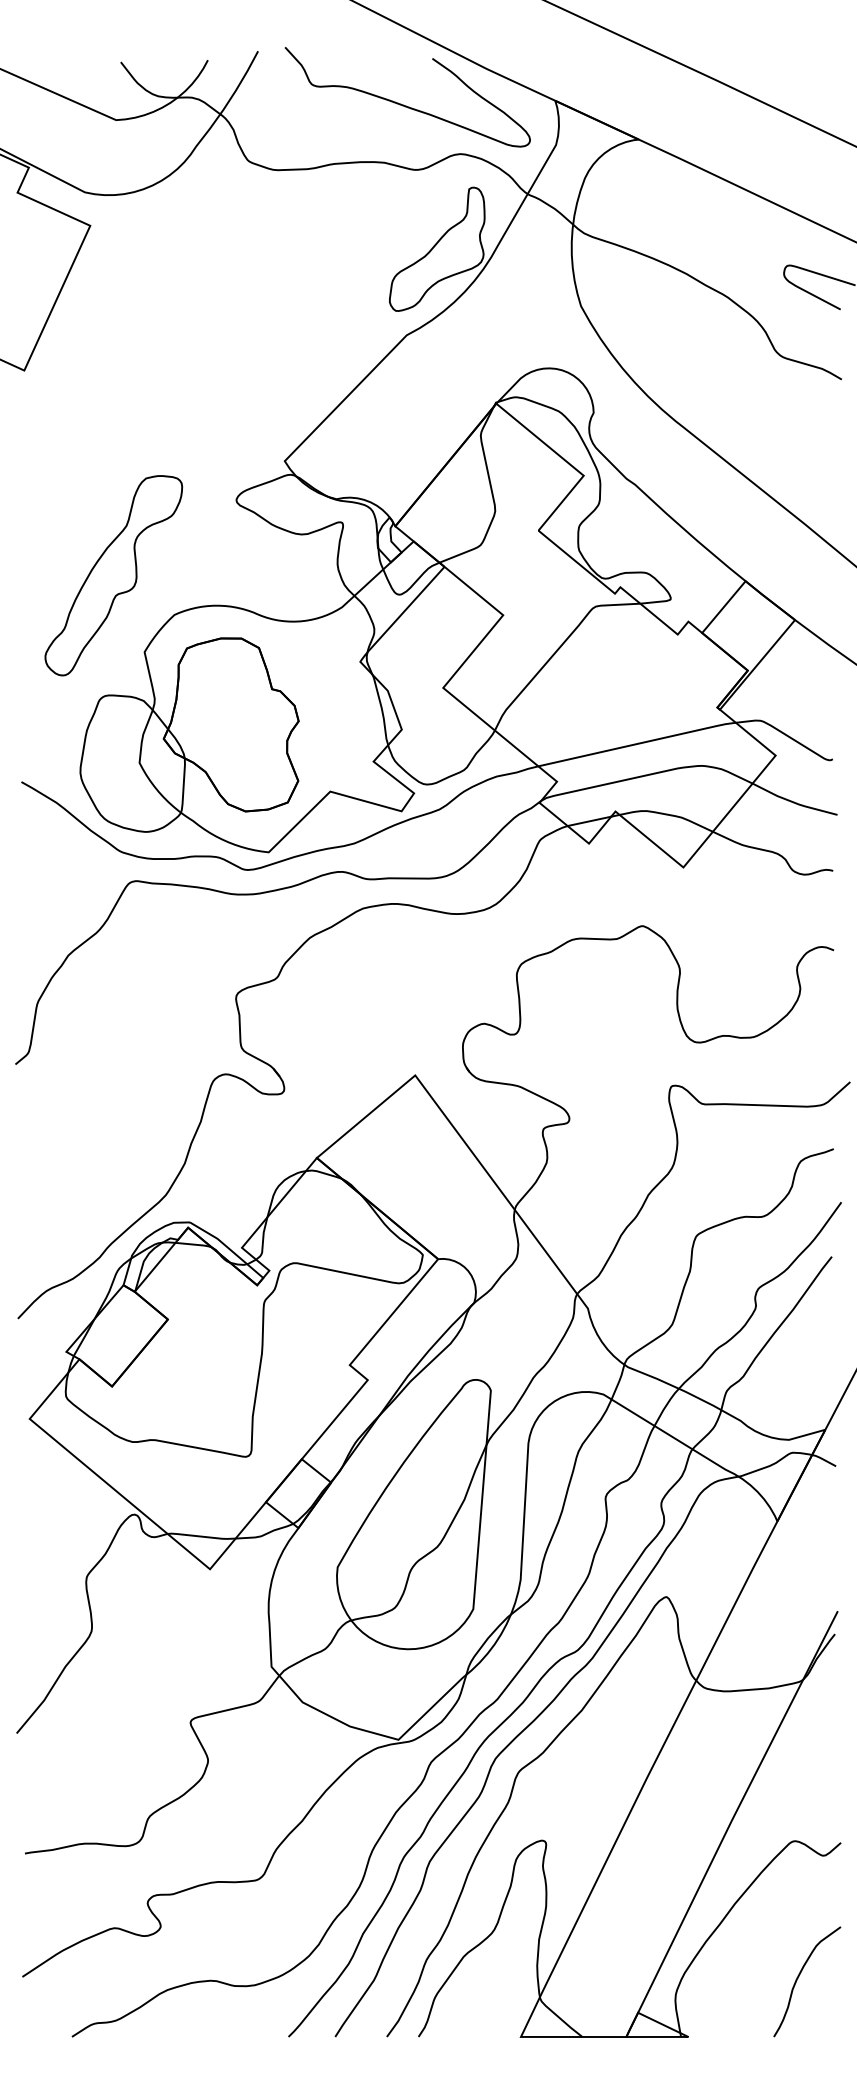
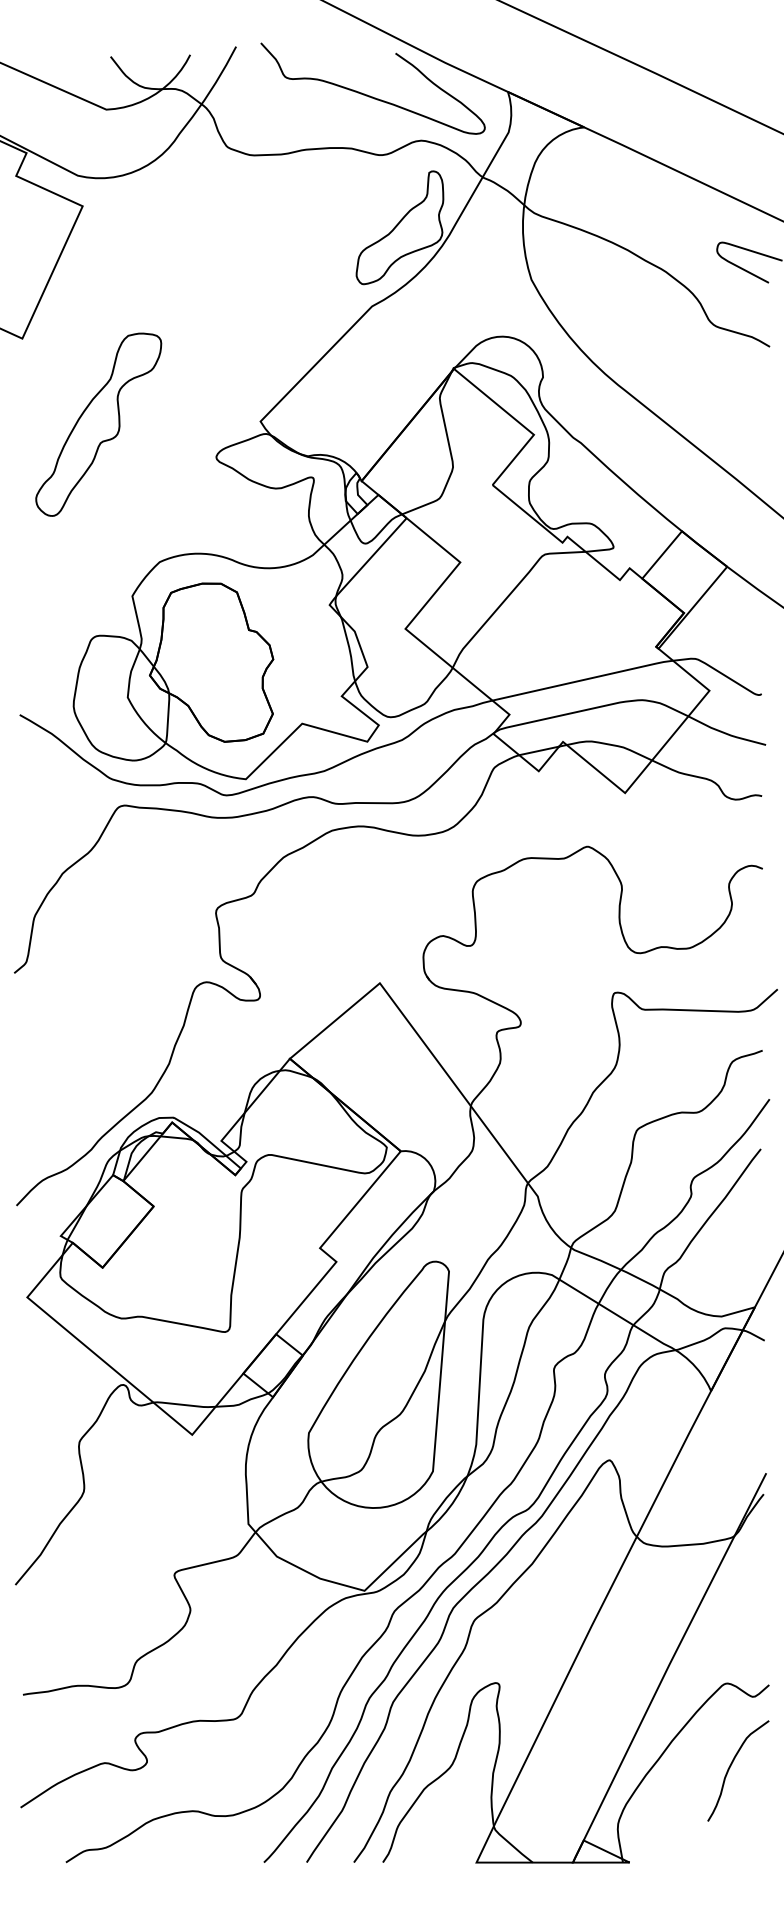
part: (113, 575) -> (98, 424), moved
curve: (799, 1976) -> (731, 1766), moved

